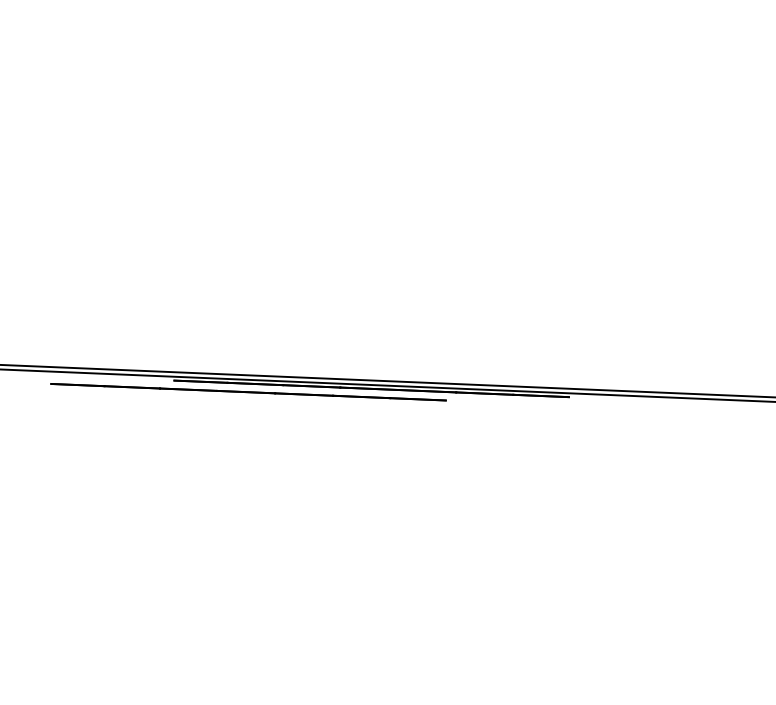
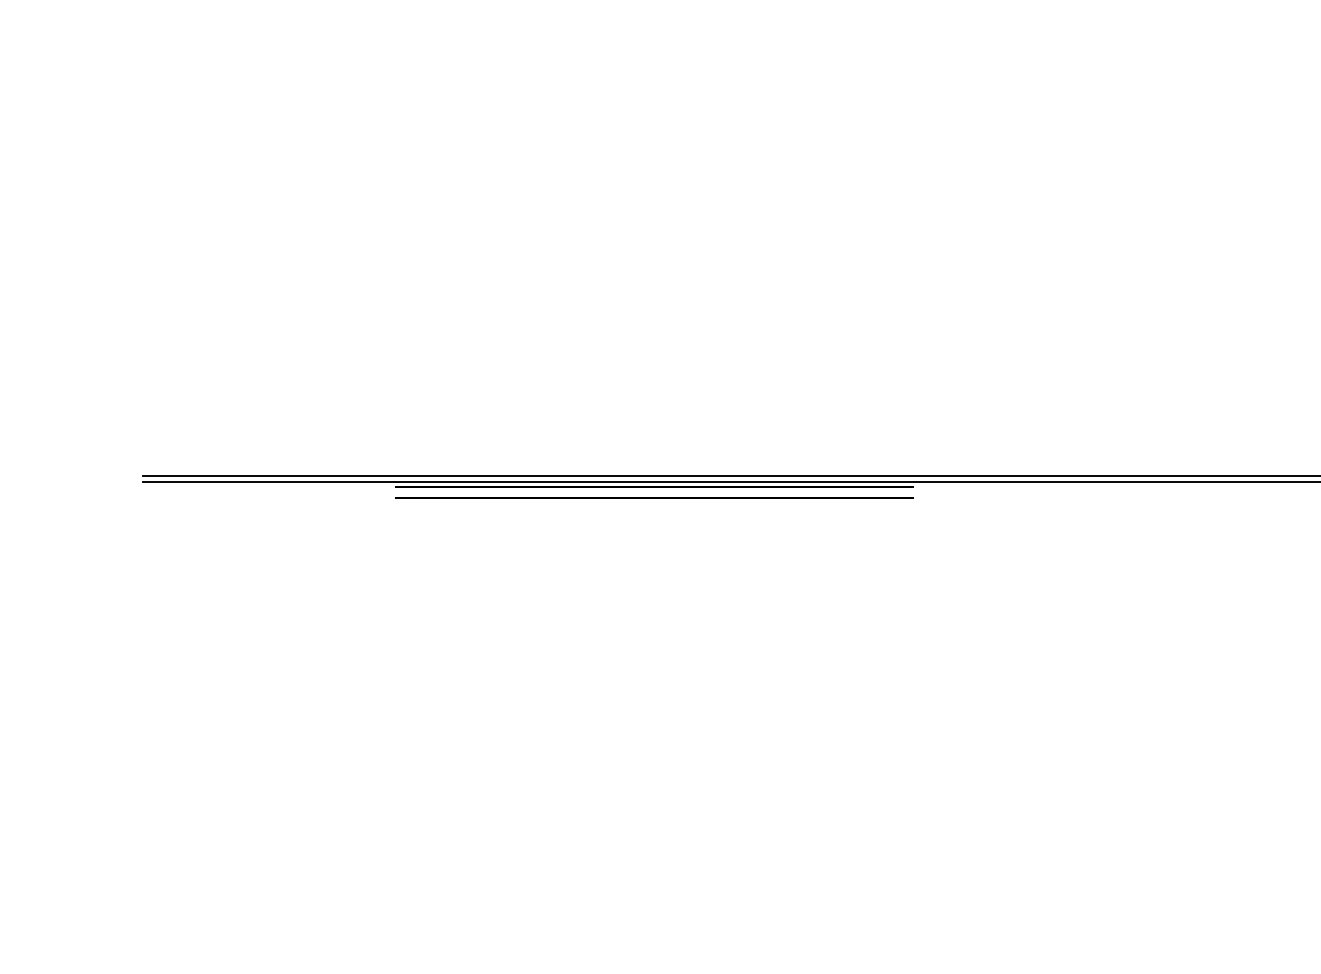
line: (248, 391) -> (654, 497), moved

